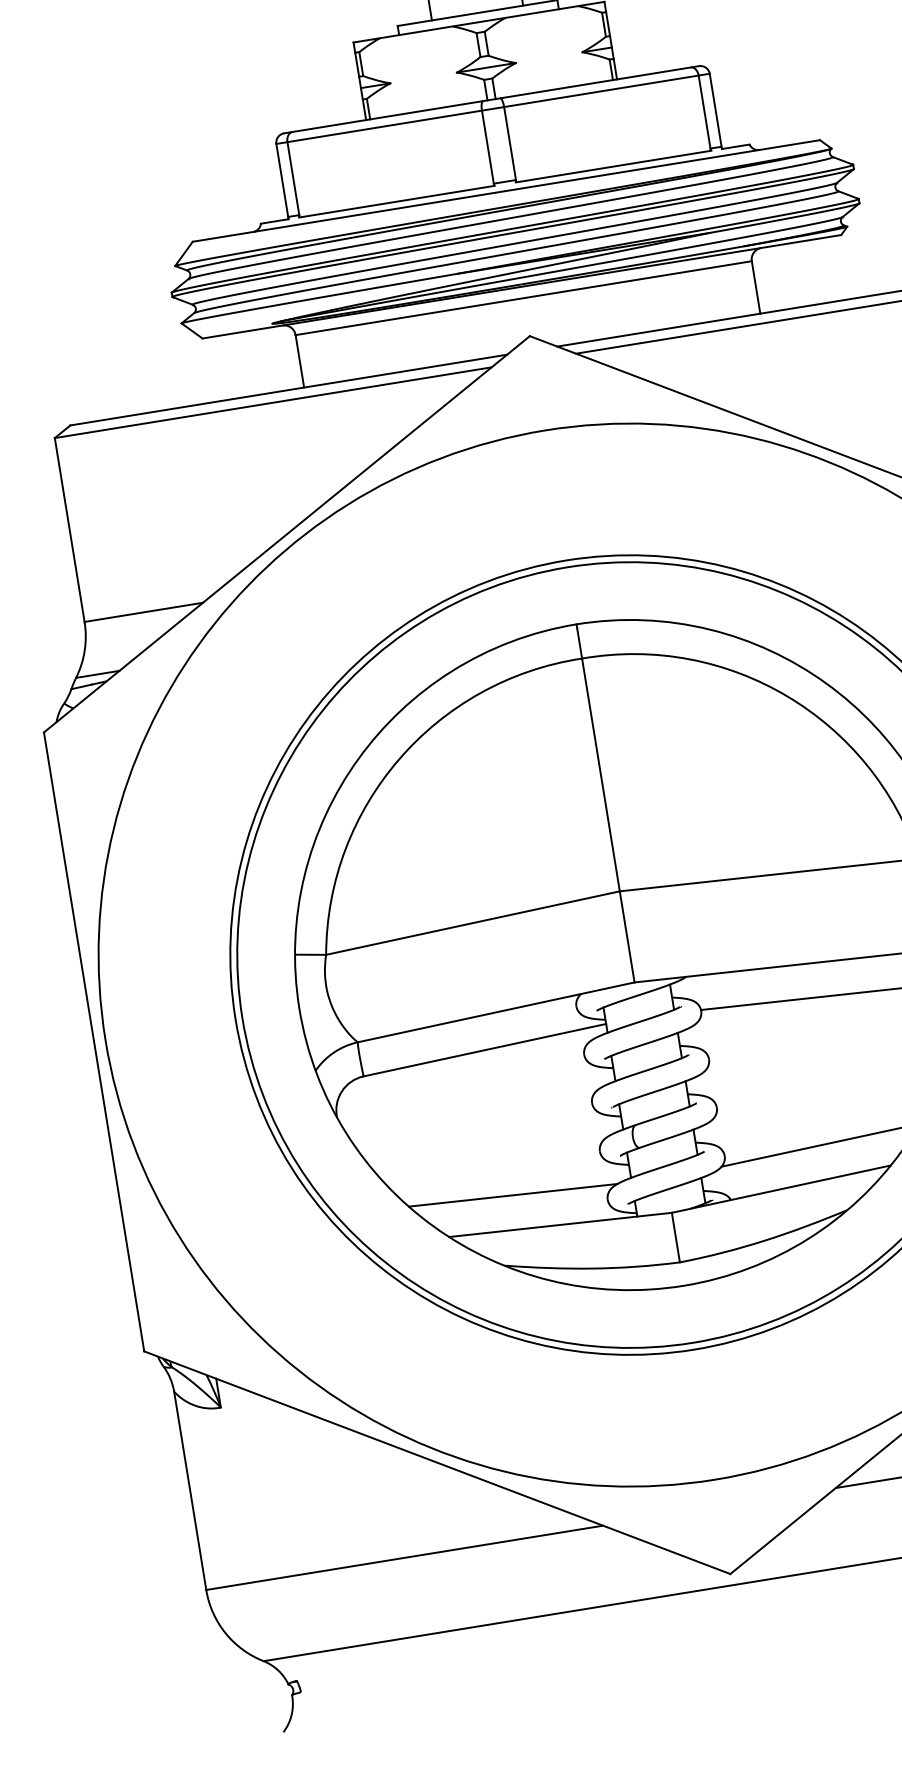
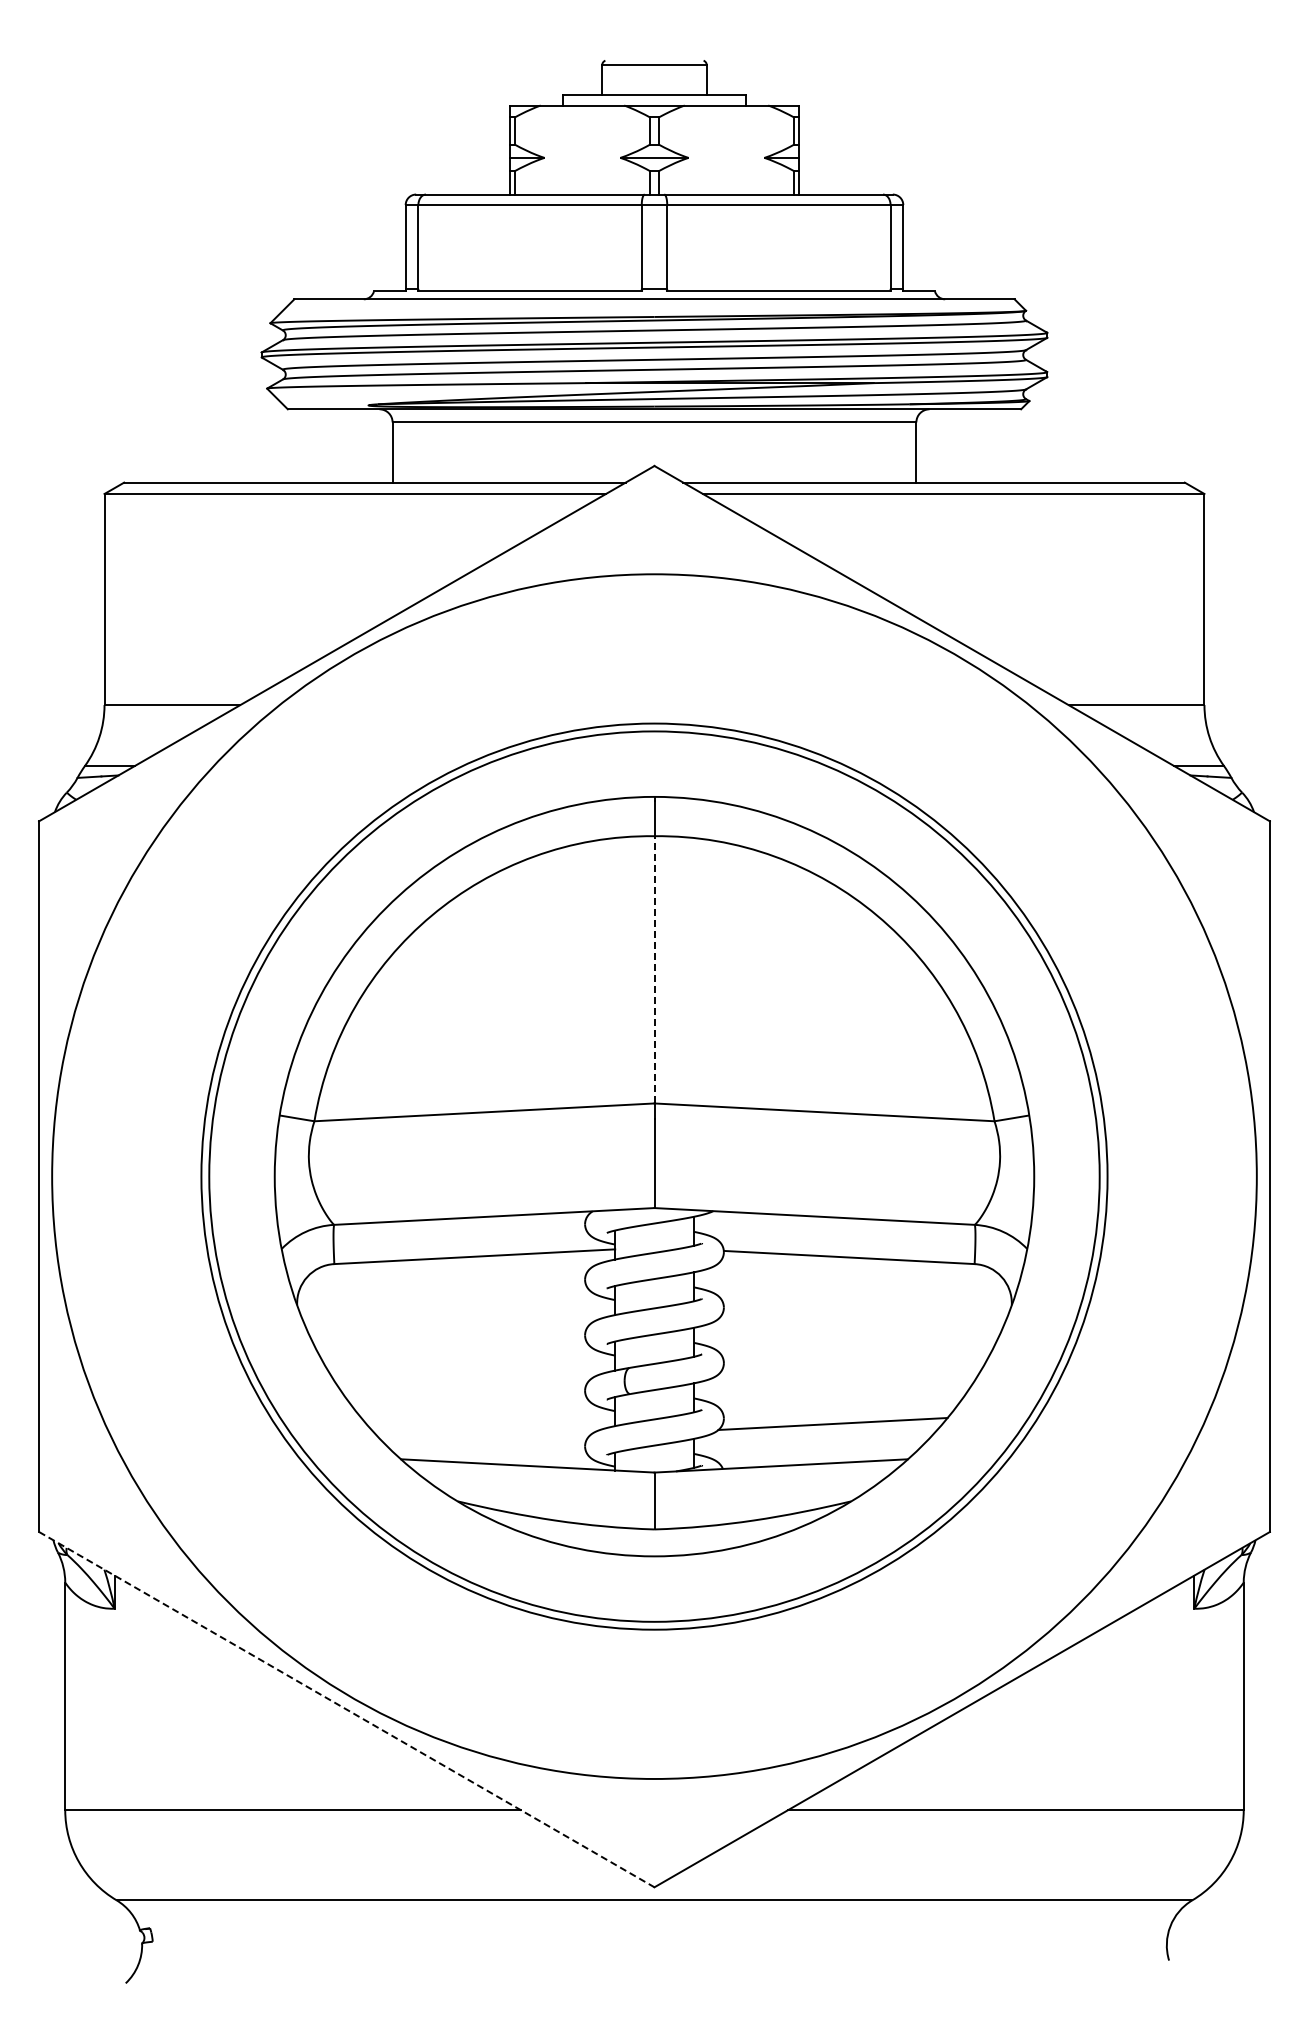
line: (600, 774) -> (654, 969), solid -> dashed
line: (512, 1195) -> (479, 1424), removed
line: (437, 1462) -> (347, 1709), solid -> dashed

